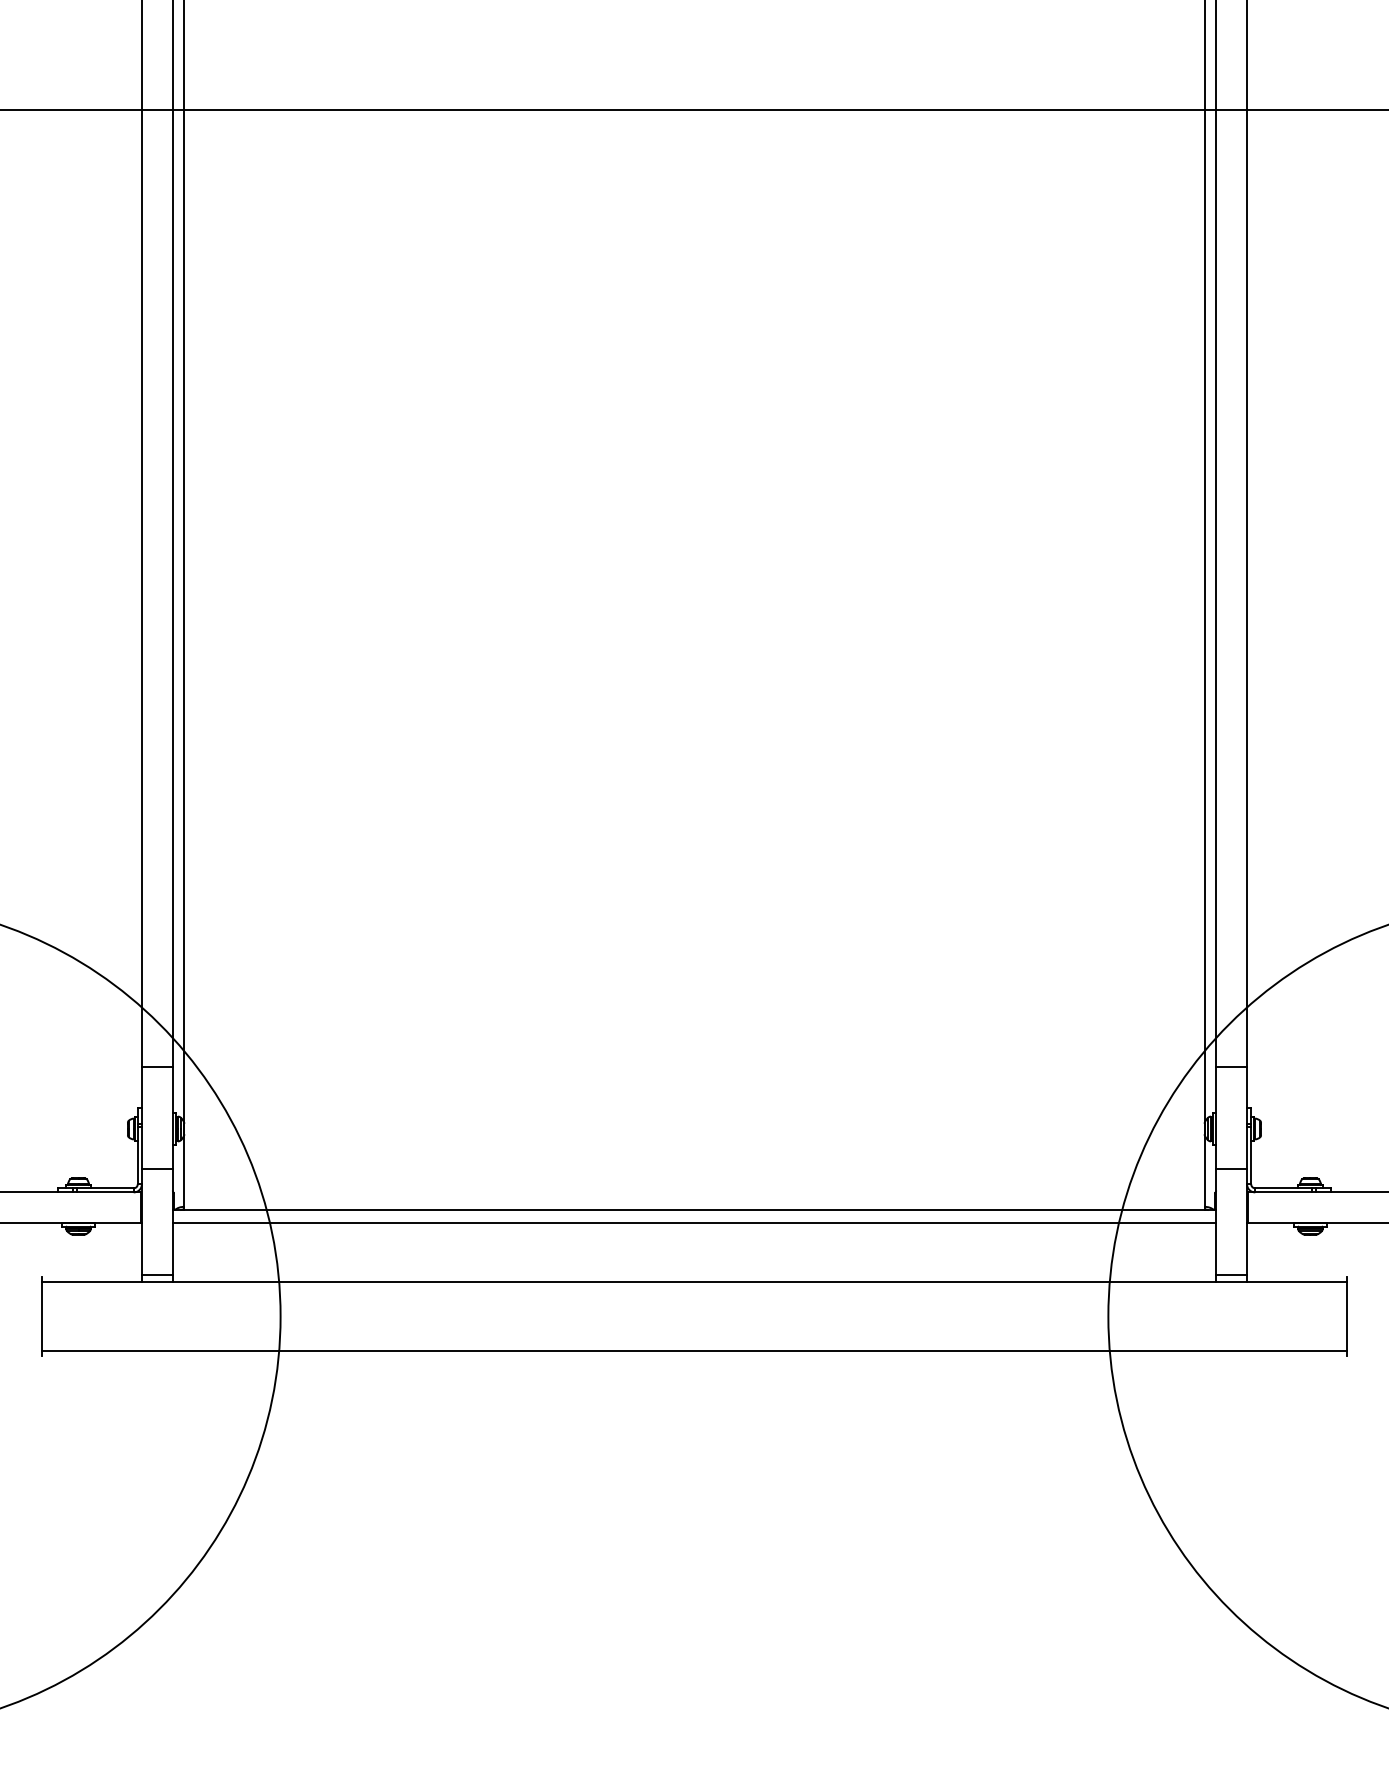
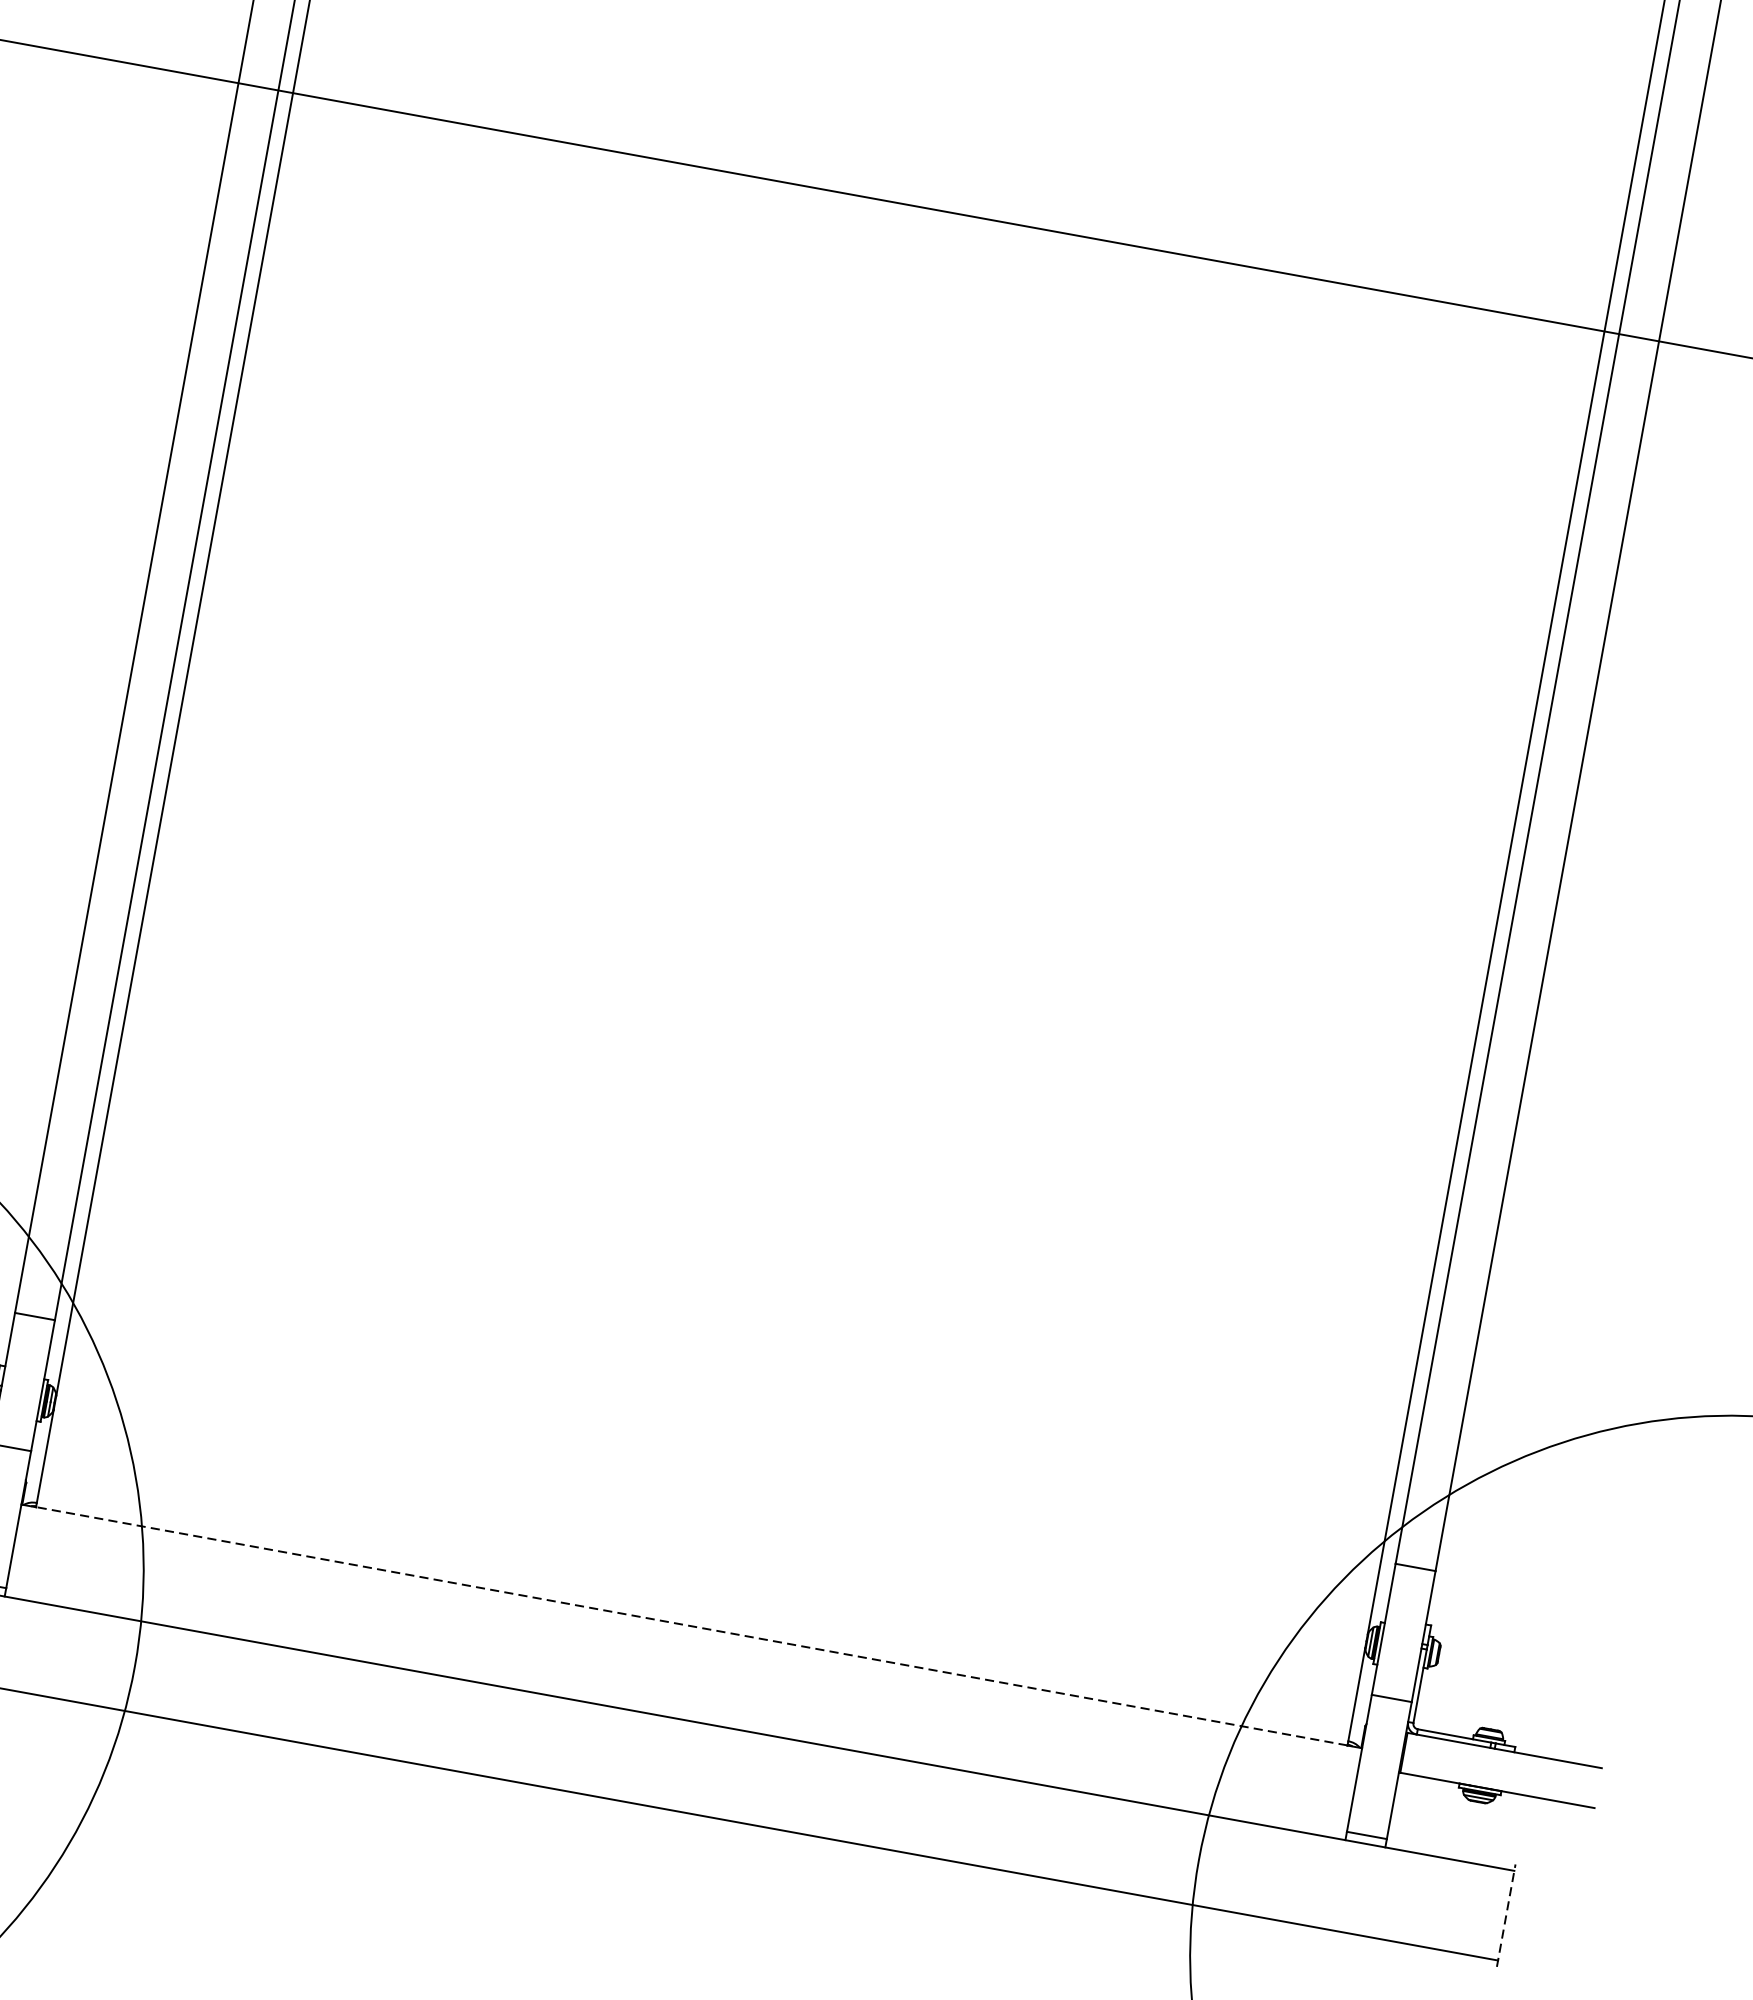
line: (693, 1210) -> (690, 1626), solid -> dashed
line: (693, 1223) -> (687, 1643), removed
line: (1347, 1316) -> (1506, 1915), solid -> dashed

